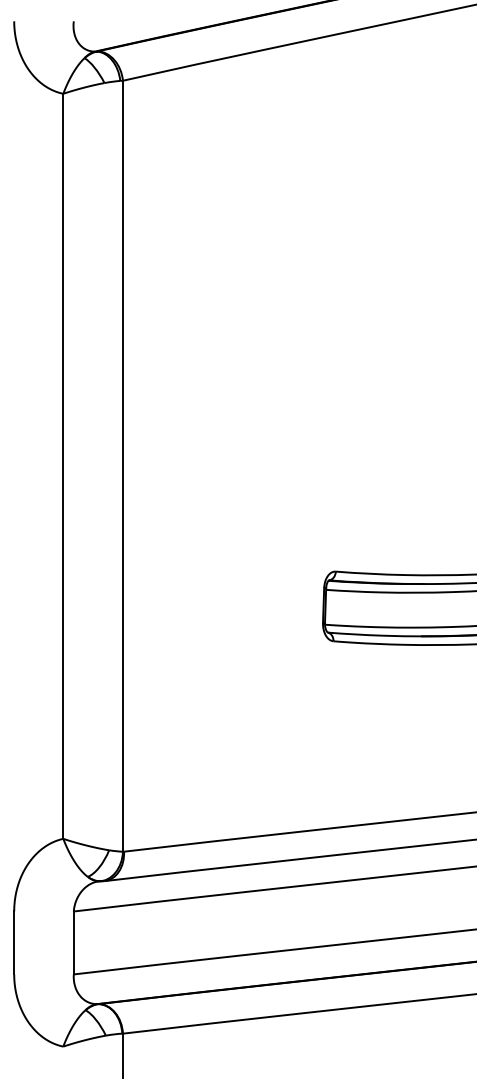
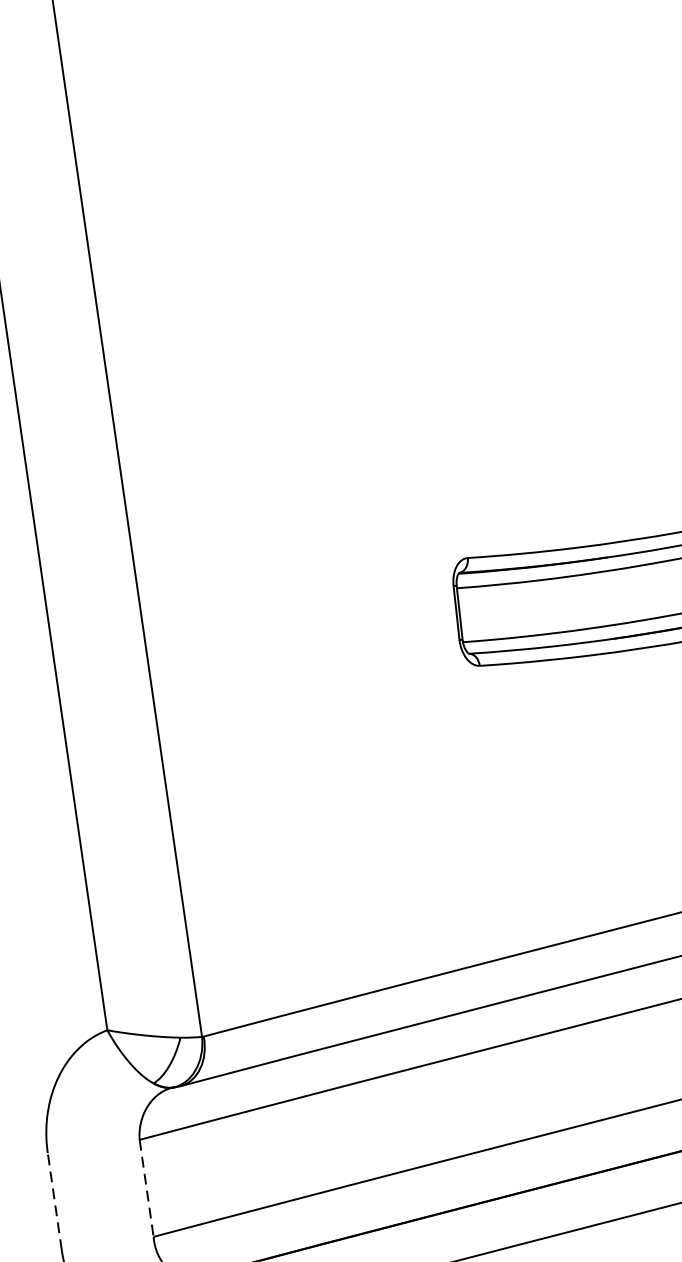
line: (14, 942) -> (55, 1200), solid -> dashed
line: (73, 943) -> (146, 1189), solid -> dashed

